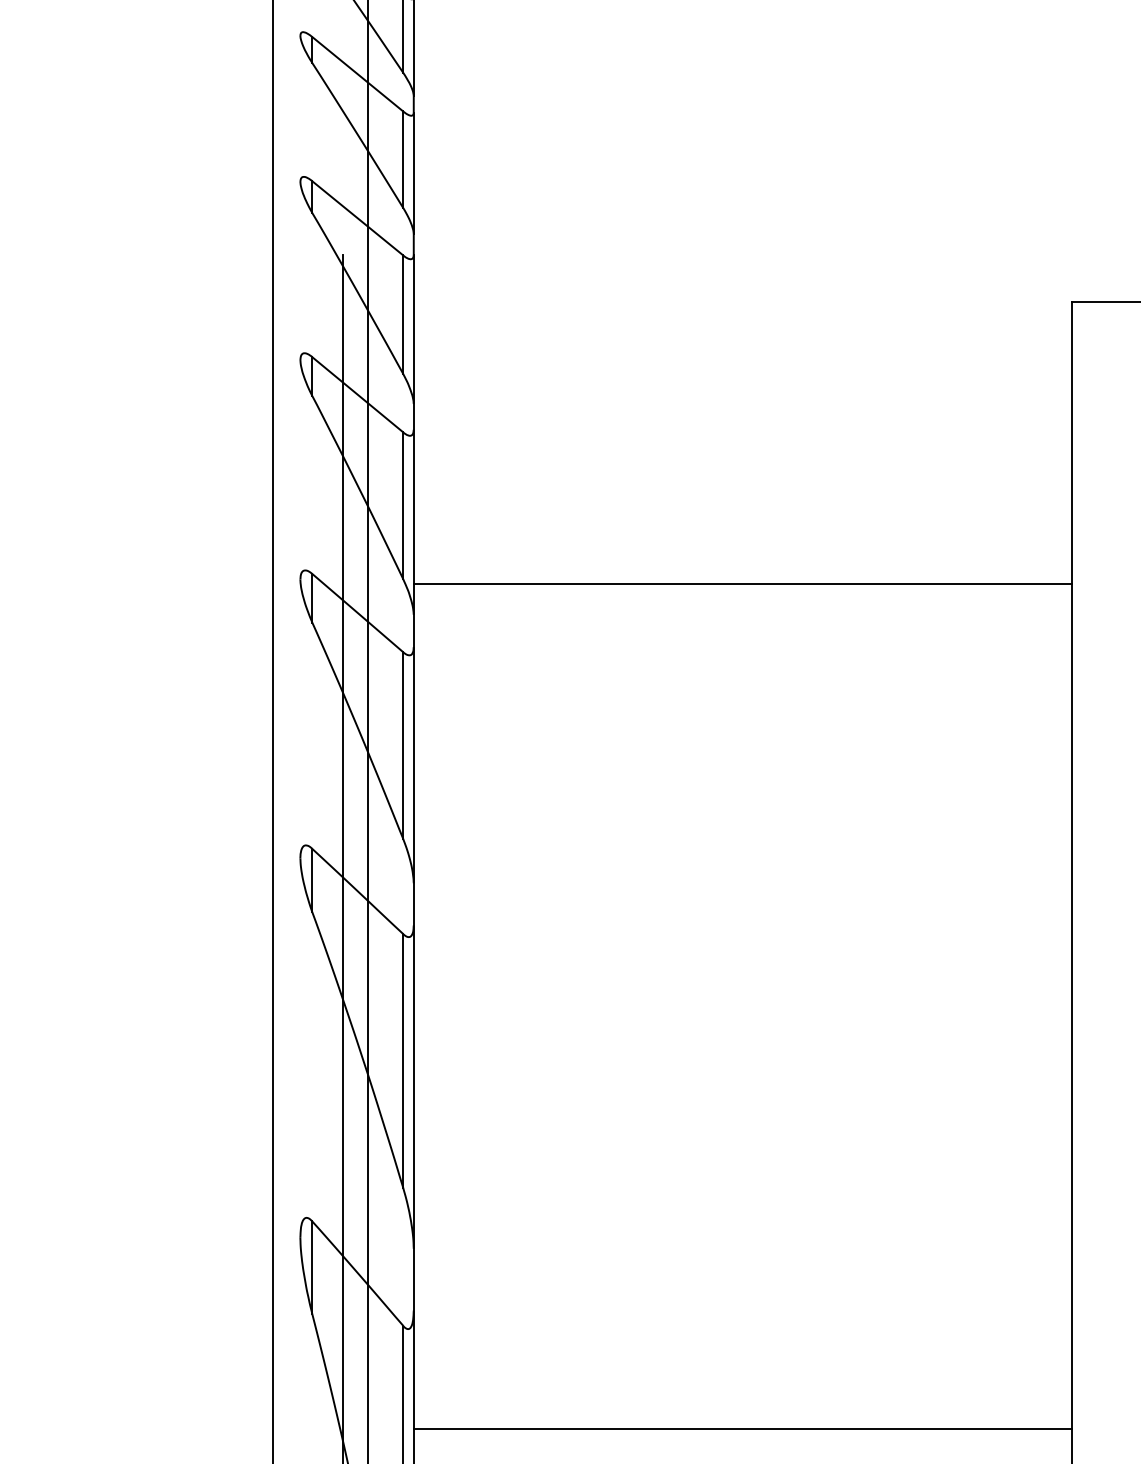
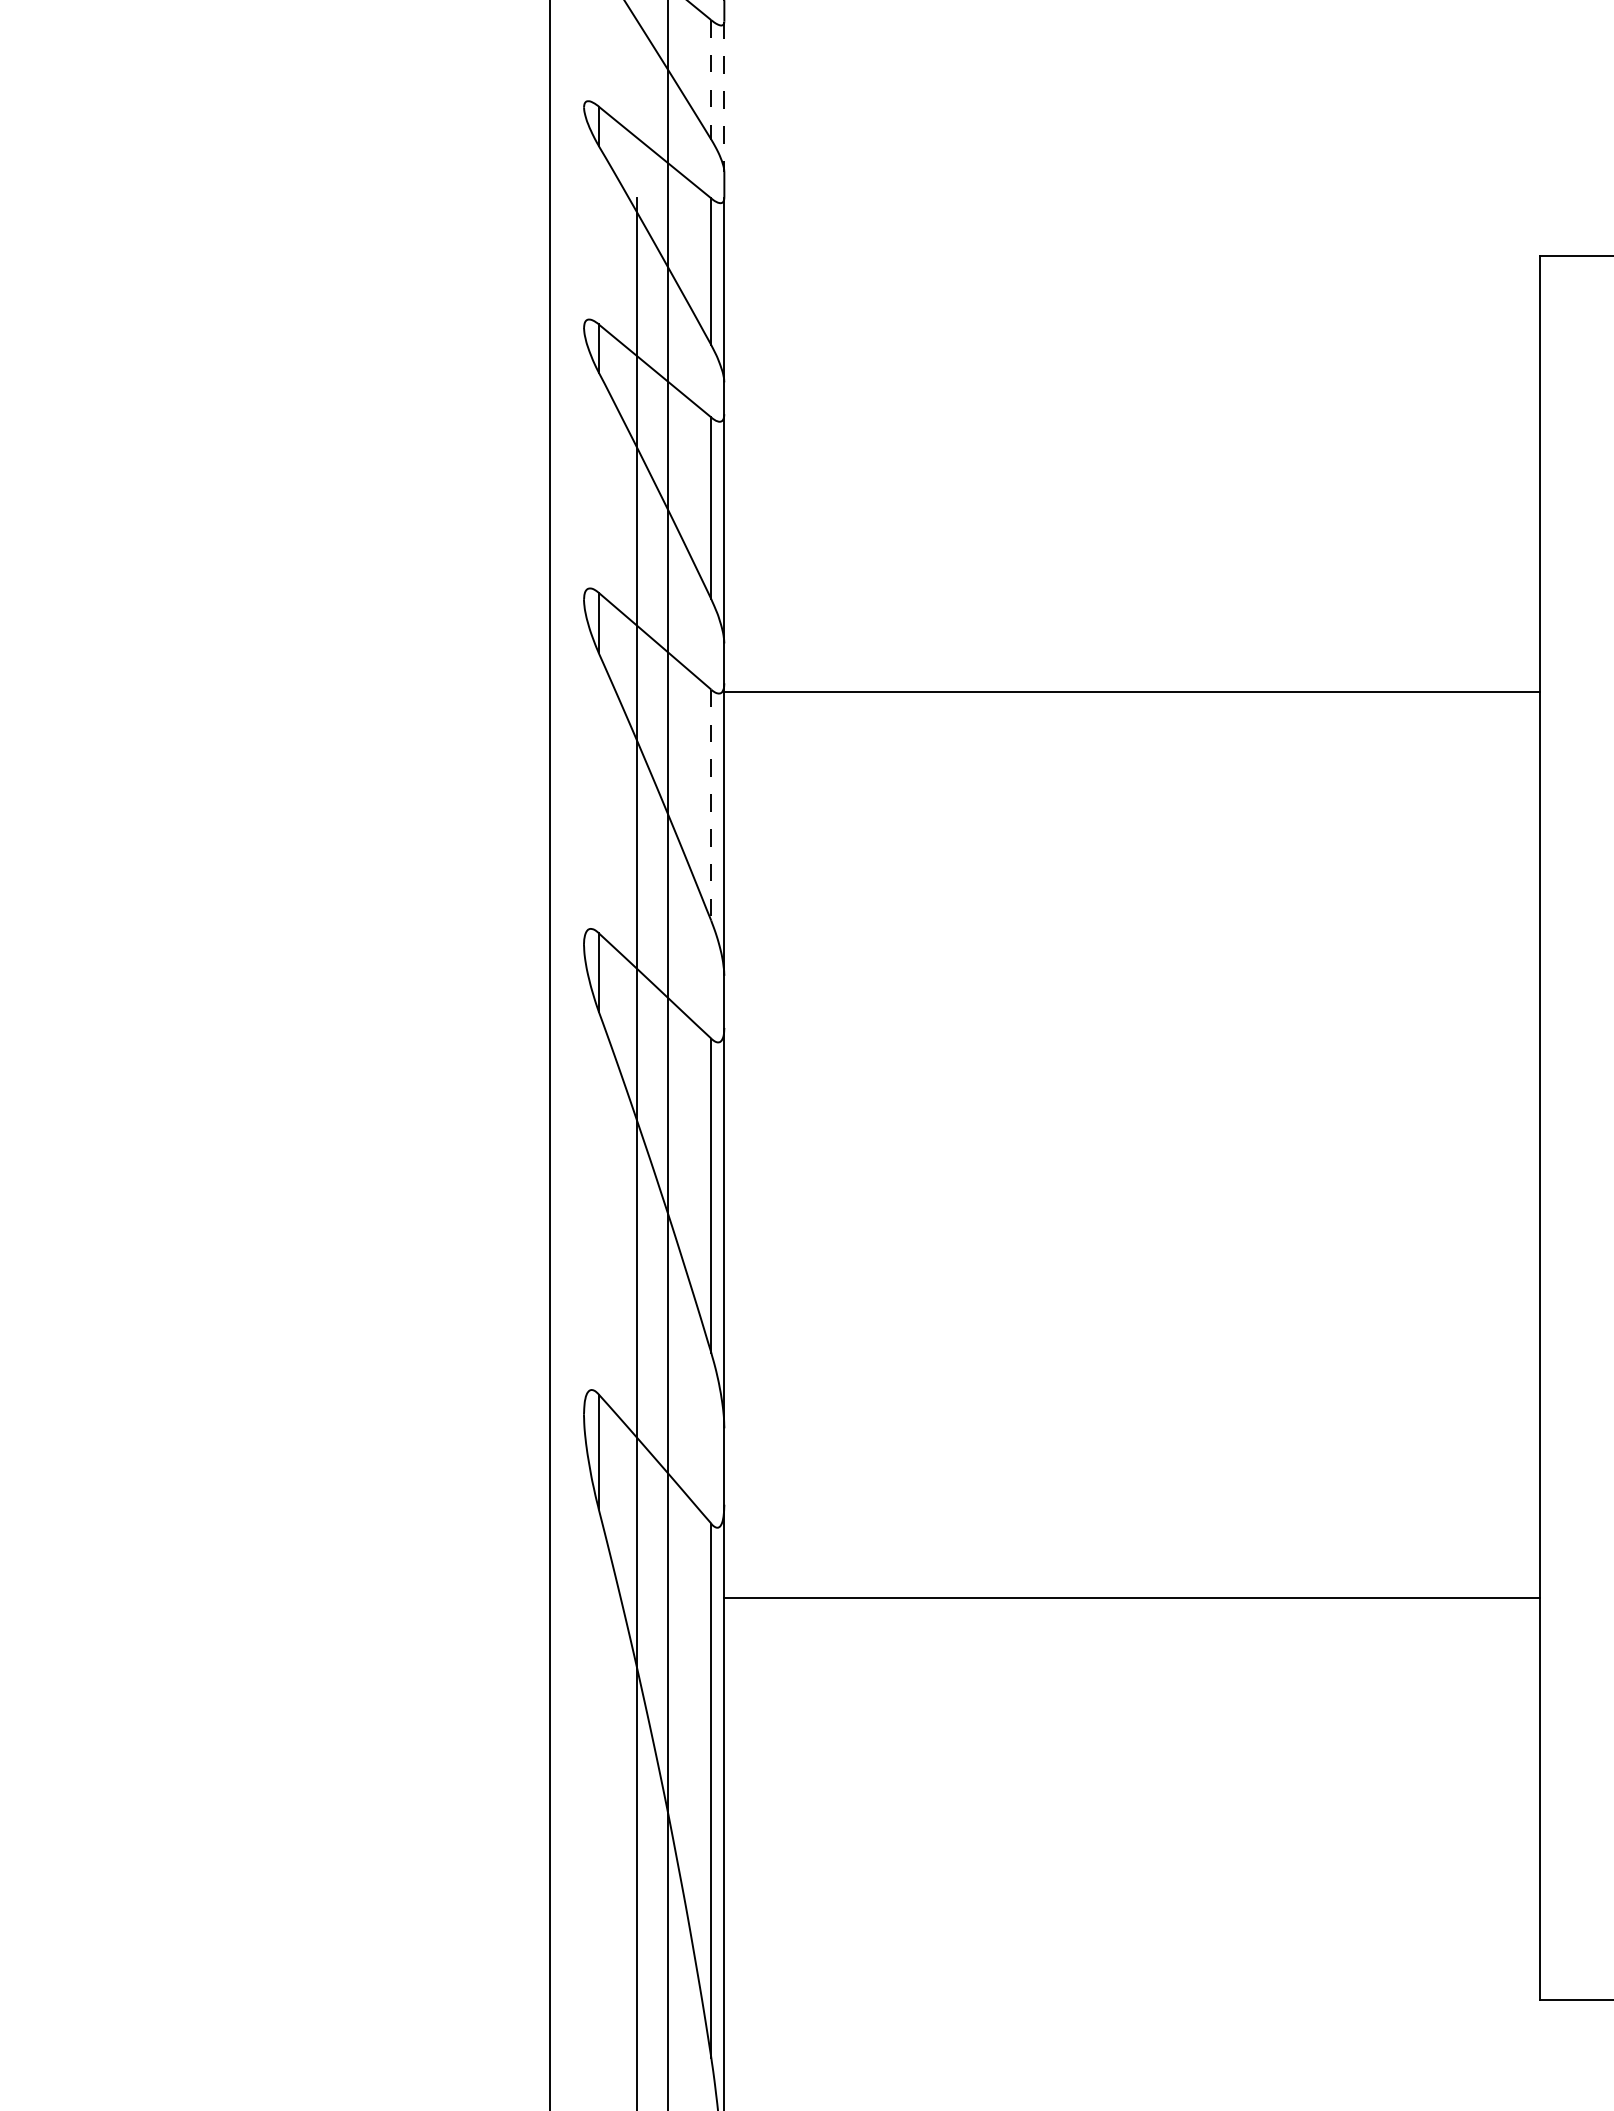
line: (403, 159) -> (711, 79), solid -> dashed
line: (413, 173) -> (724, 97), solid -> dashed
line: (742, 584) -> (1131, 692), moved
line: (403, 745) -> (711, 805), solid -> dashed
line: (742, 1429) -> (1131, 1597), moved

